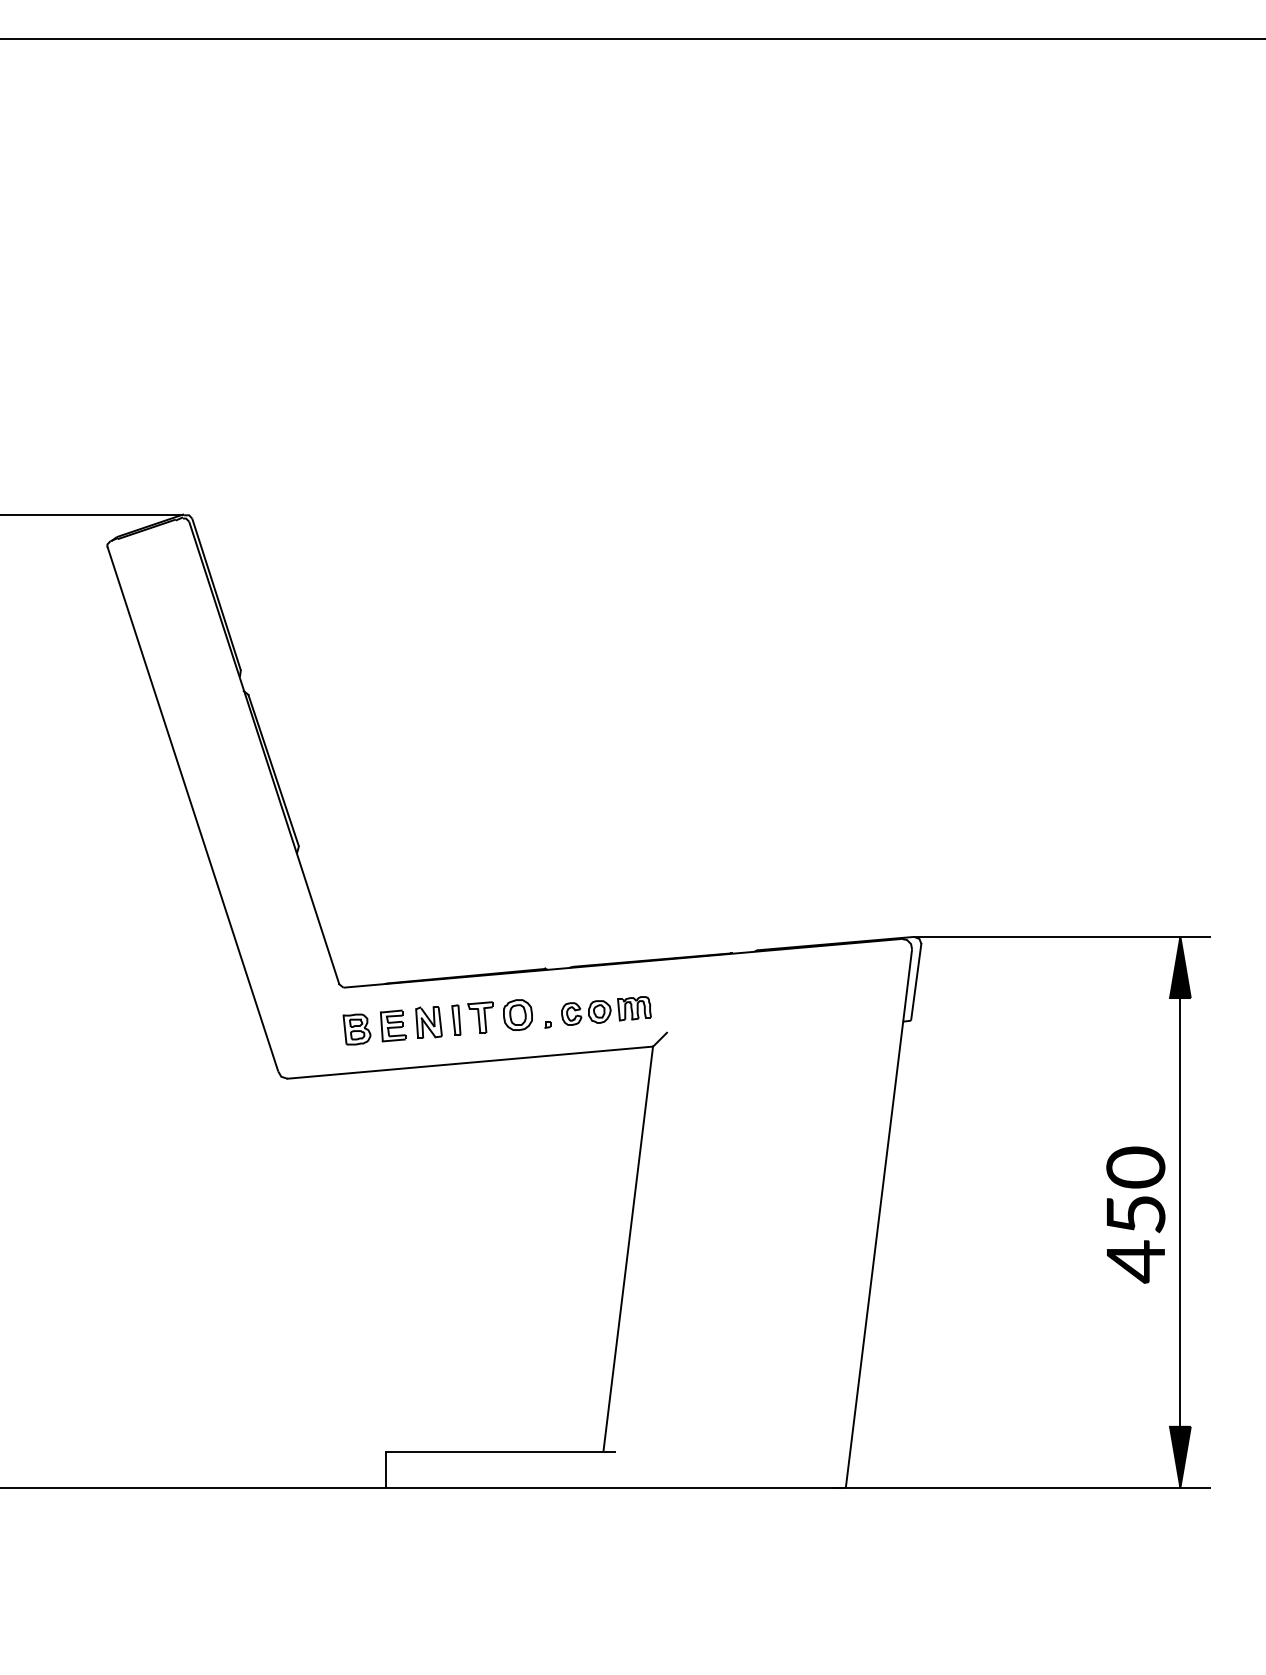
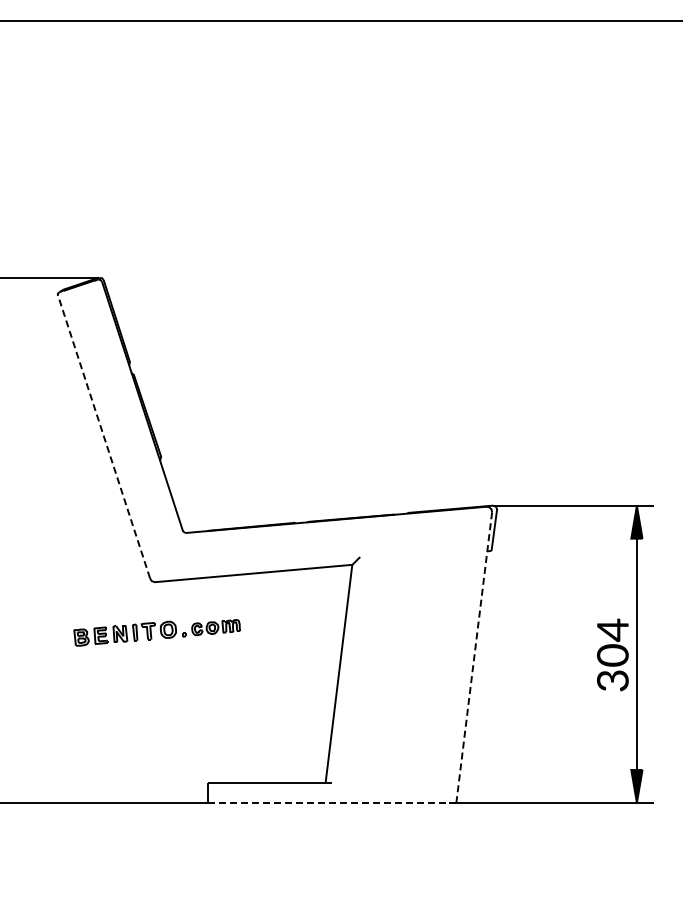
line: (191, 808) -> (103, 436), solid -> dashed
part: (497, 1020) -> (157, 632), moved
text: (1135, 1214) -> (612, 655), 450 -> 304
line: (879, 1220) -> (474, 658), solid -> dashed
line: (608, 1486) -> (328, 802), solid -> dashed

